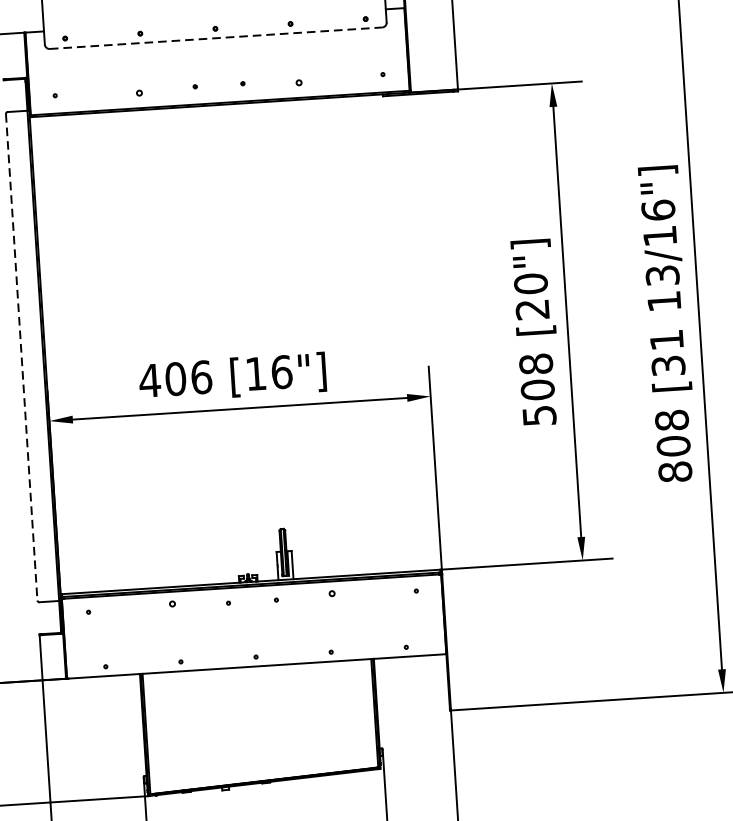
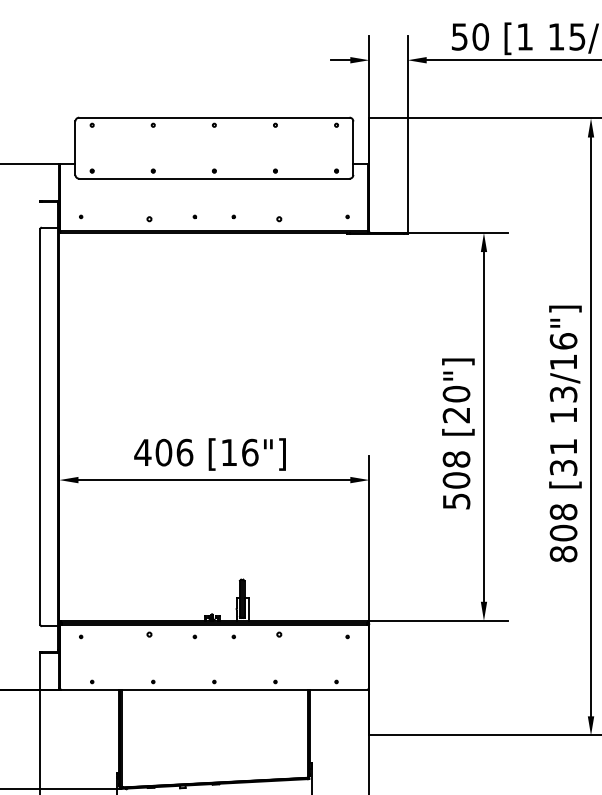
line: (216, 37) -> (214, 178), dashed -> solid
line: (21, 356) -> (40, 426), dashed -> solid

